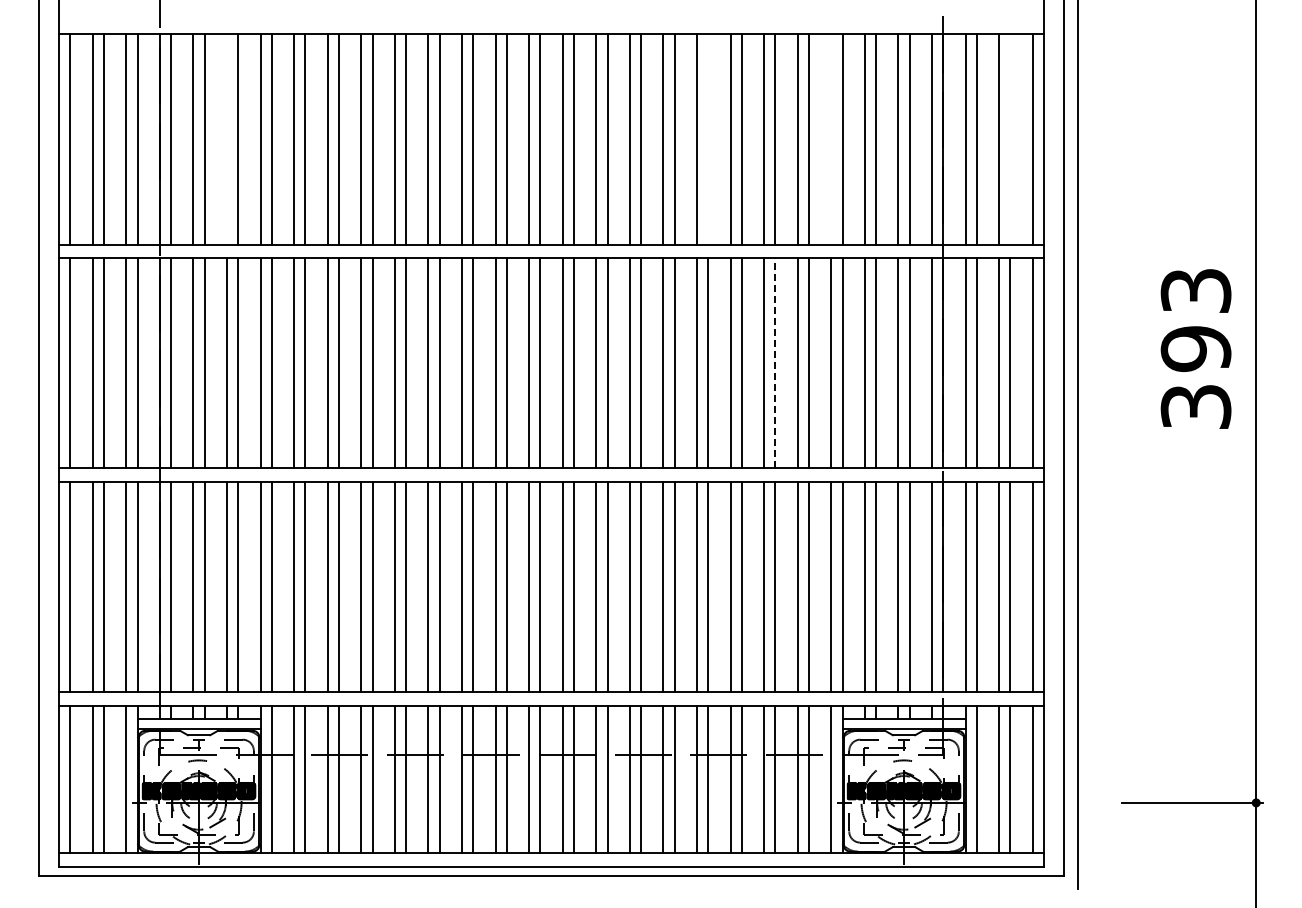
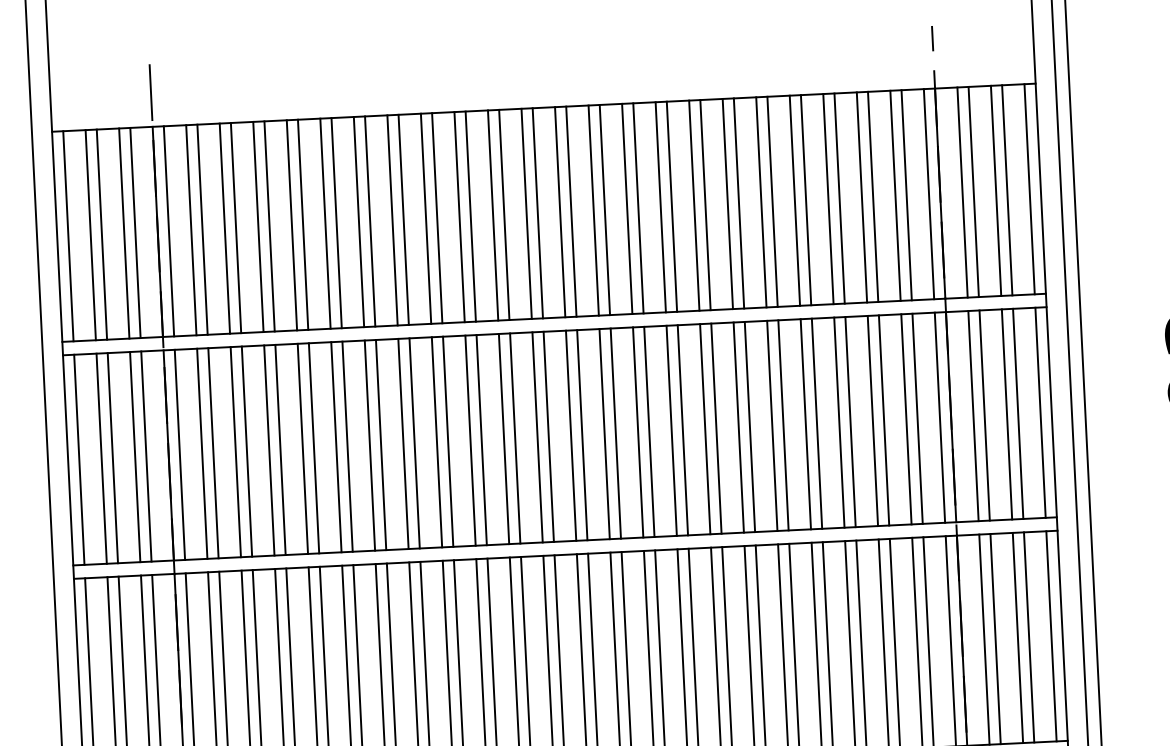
line: (227, 139) -> (225, 228), added
line: (708, 139) -> (705, 205), added
line: (831, 139) -> (828, 199), added
line: (1010, 139) -> (1007, 190), added
line: (775, 362) -> (783, 424), dashed -> solid

